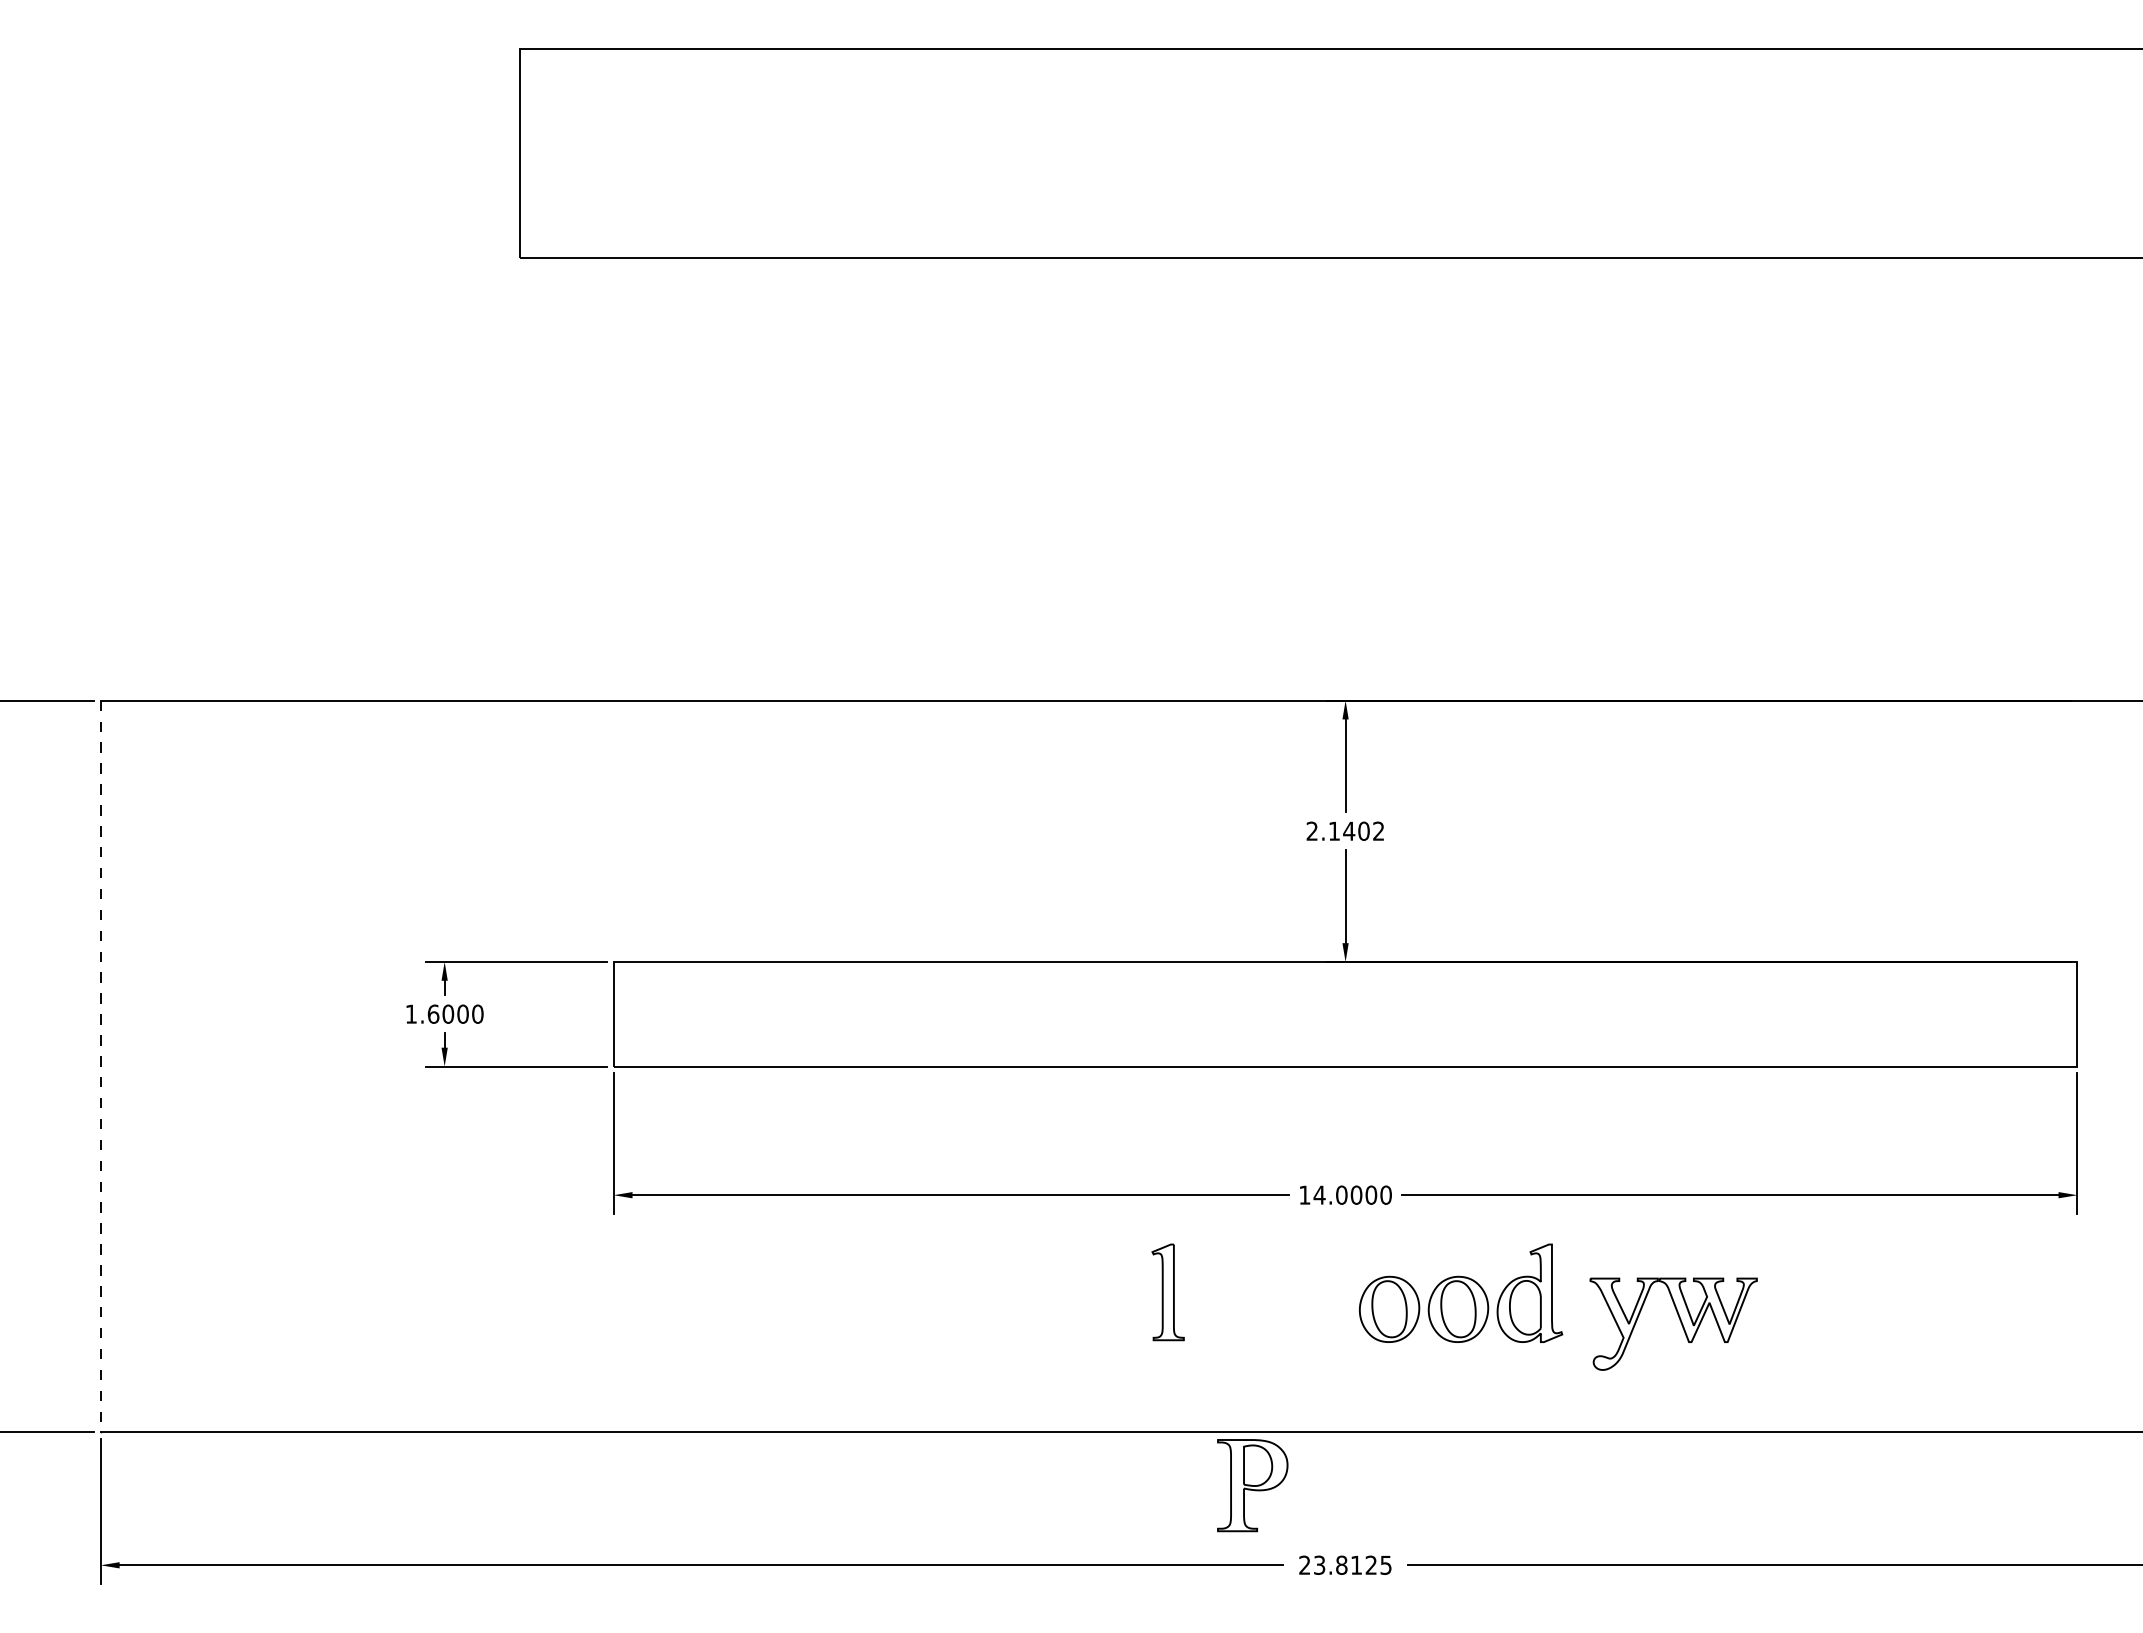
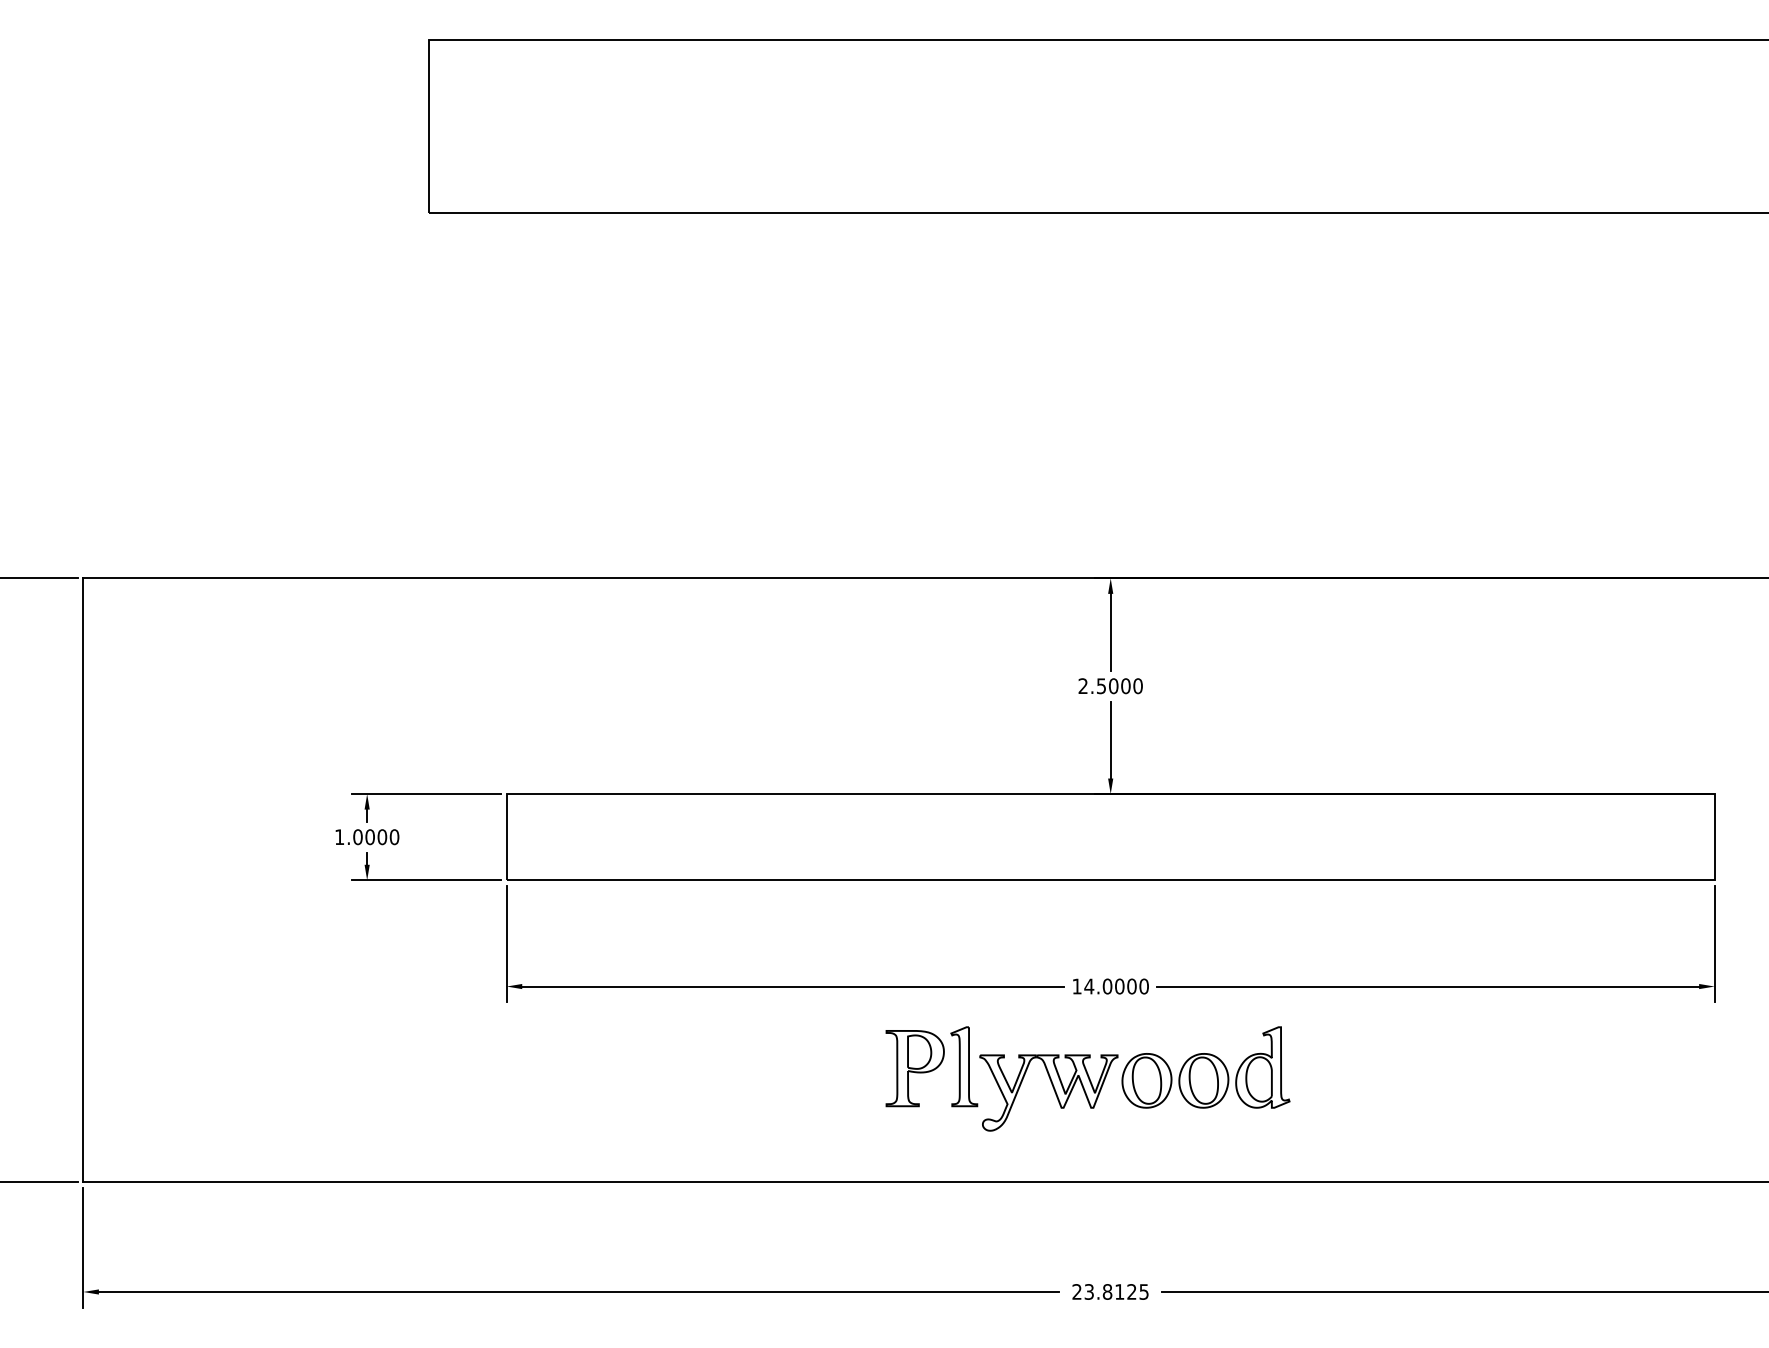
text: (1356, 830) -> (1119, 685), 2.1402 -> 2.5000
text: (433, 1013) -> (357, 836), 1.6000 -> 1.0000
line: (100, 1066) -> (83, 880), dashed -> solid
part: (1679, 1320) -> (1053, 1089), moved
part: (1252, 1485) -> (915, 1068), moved

